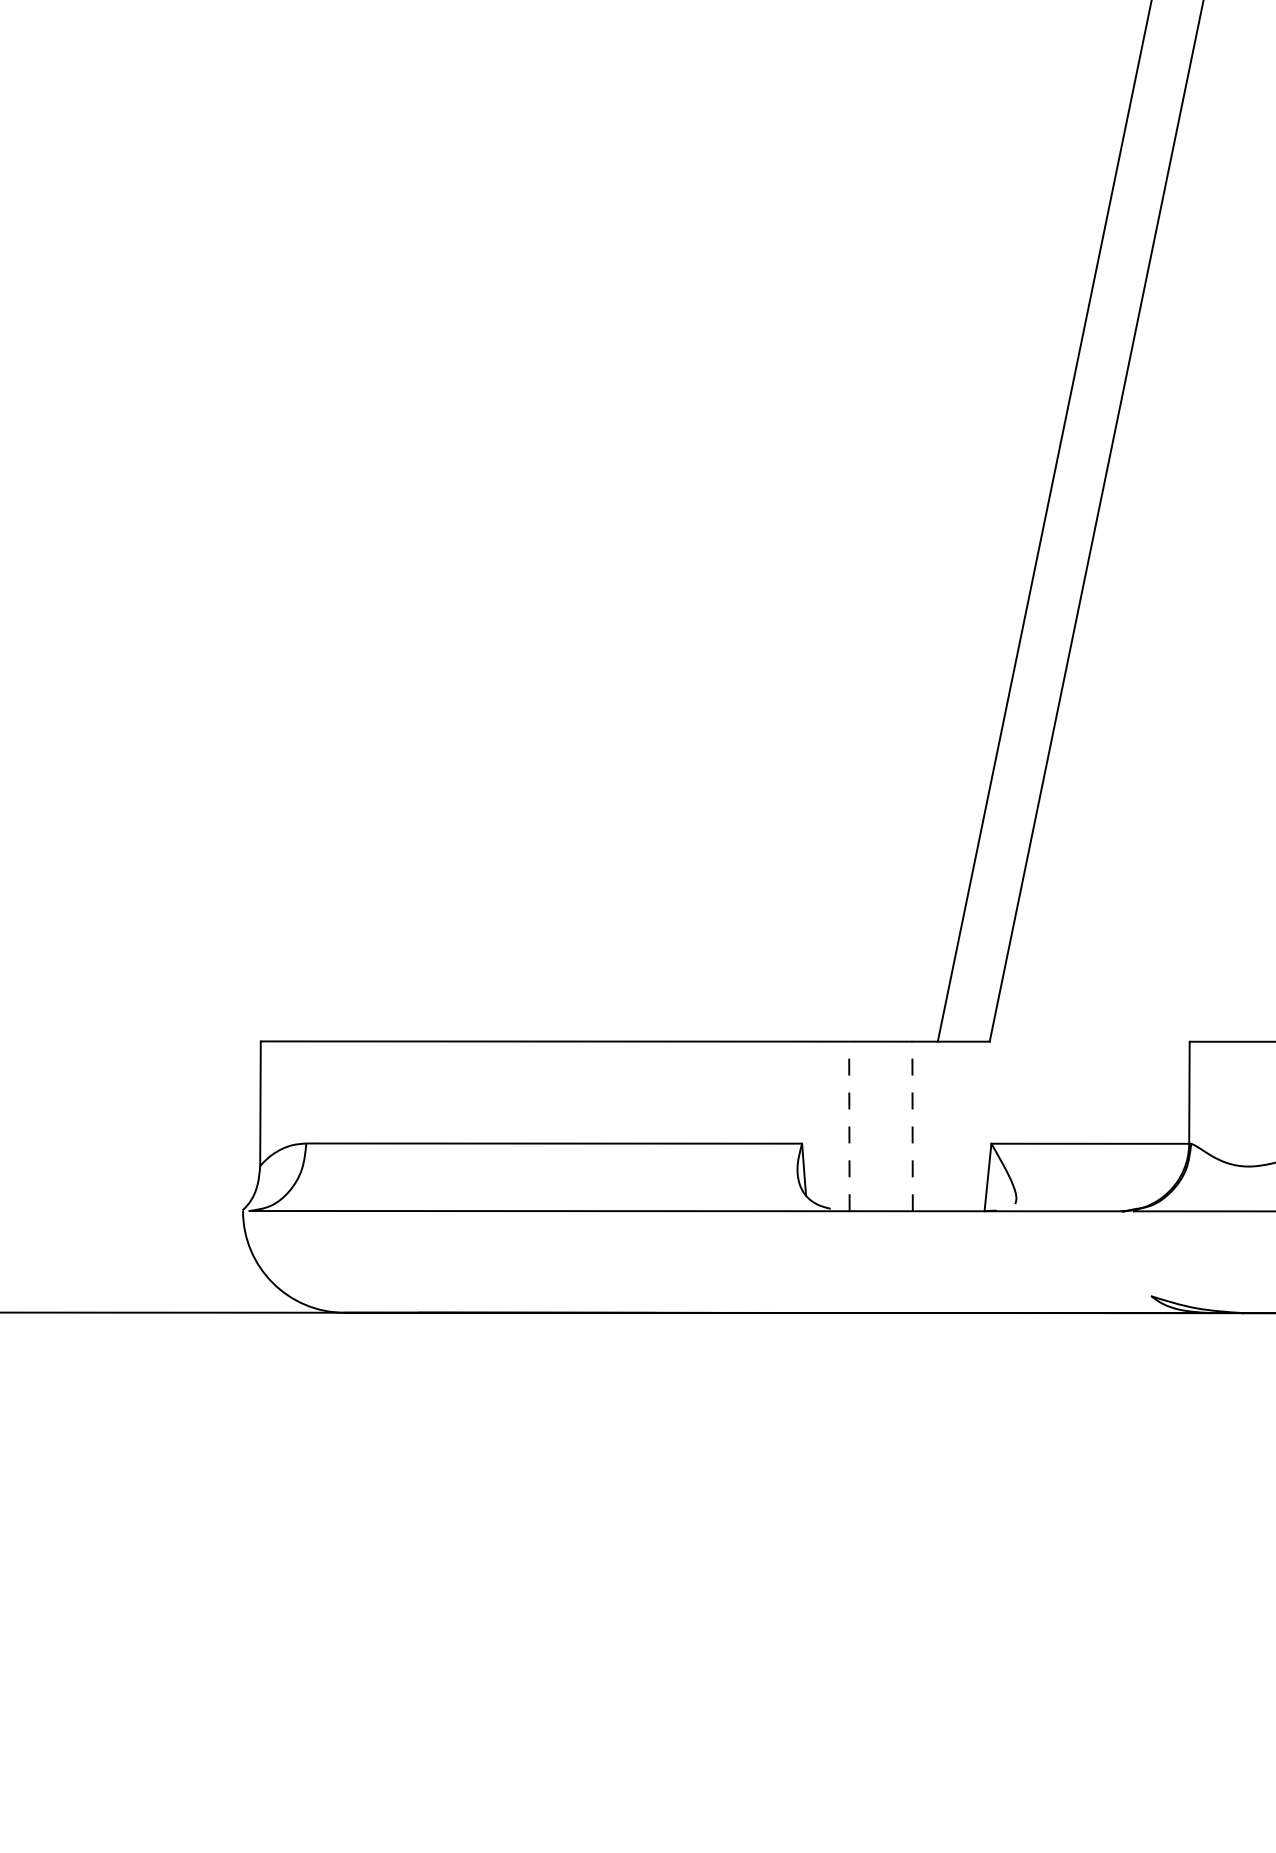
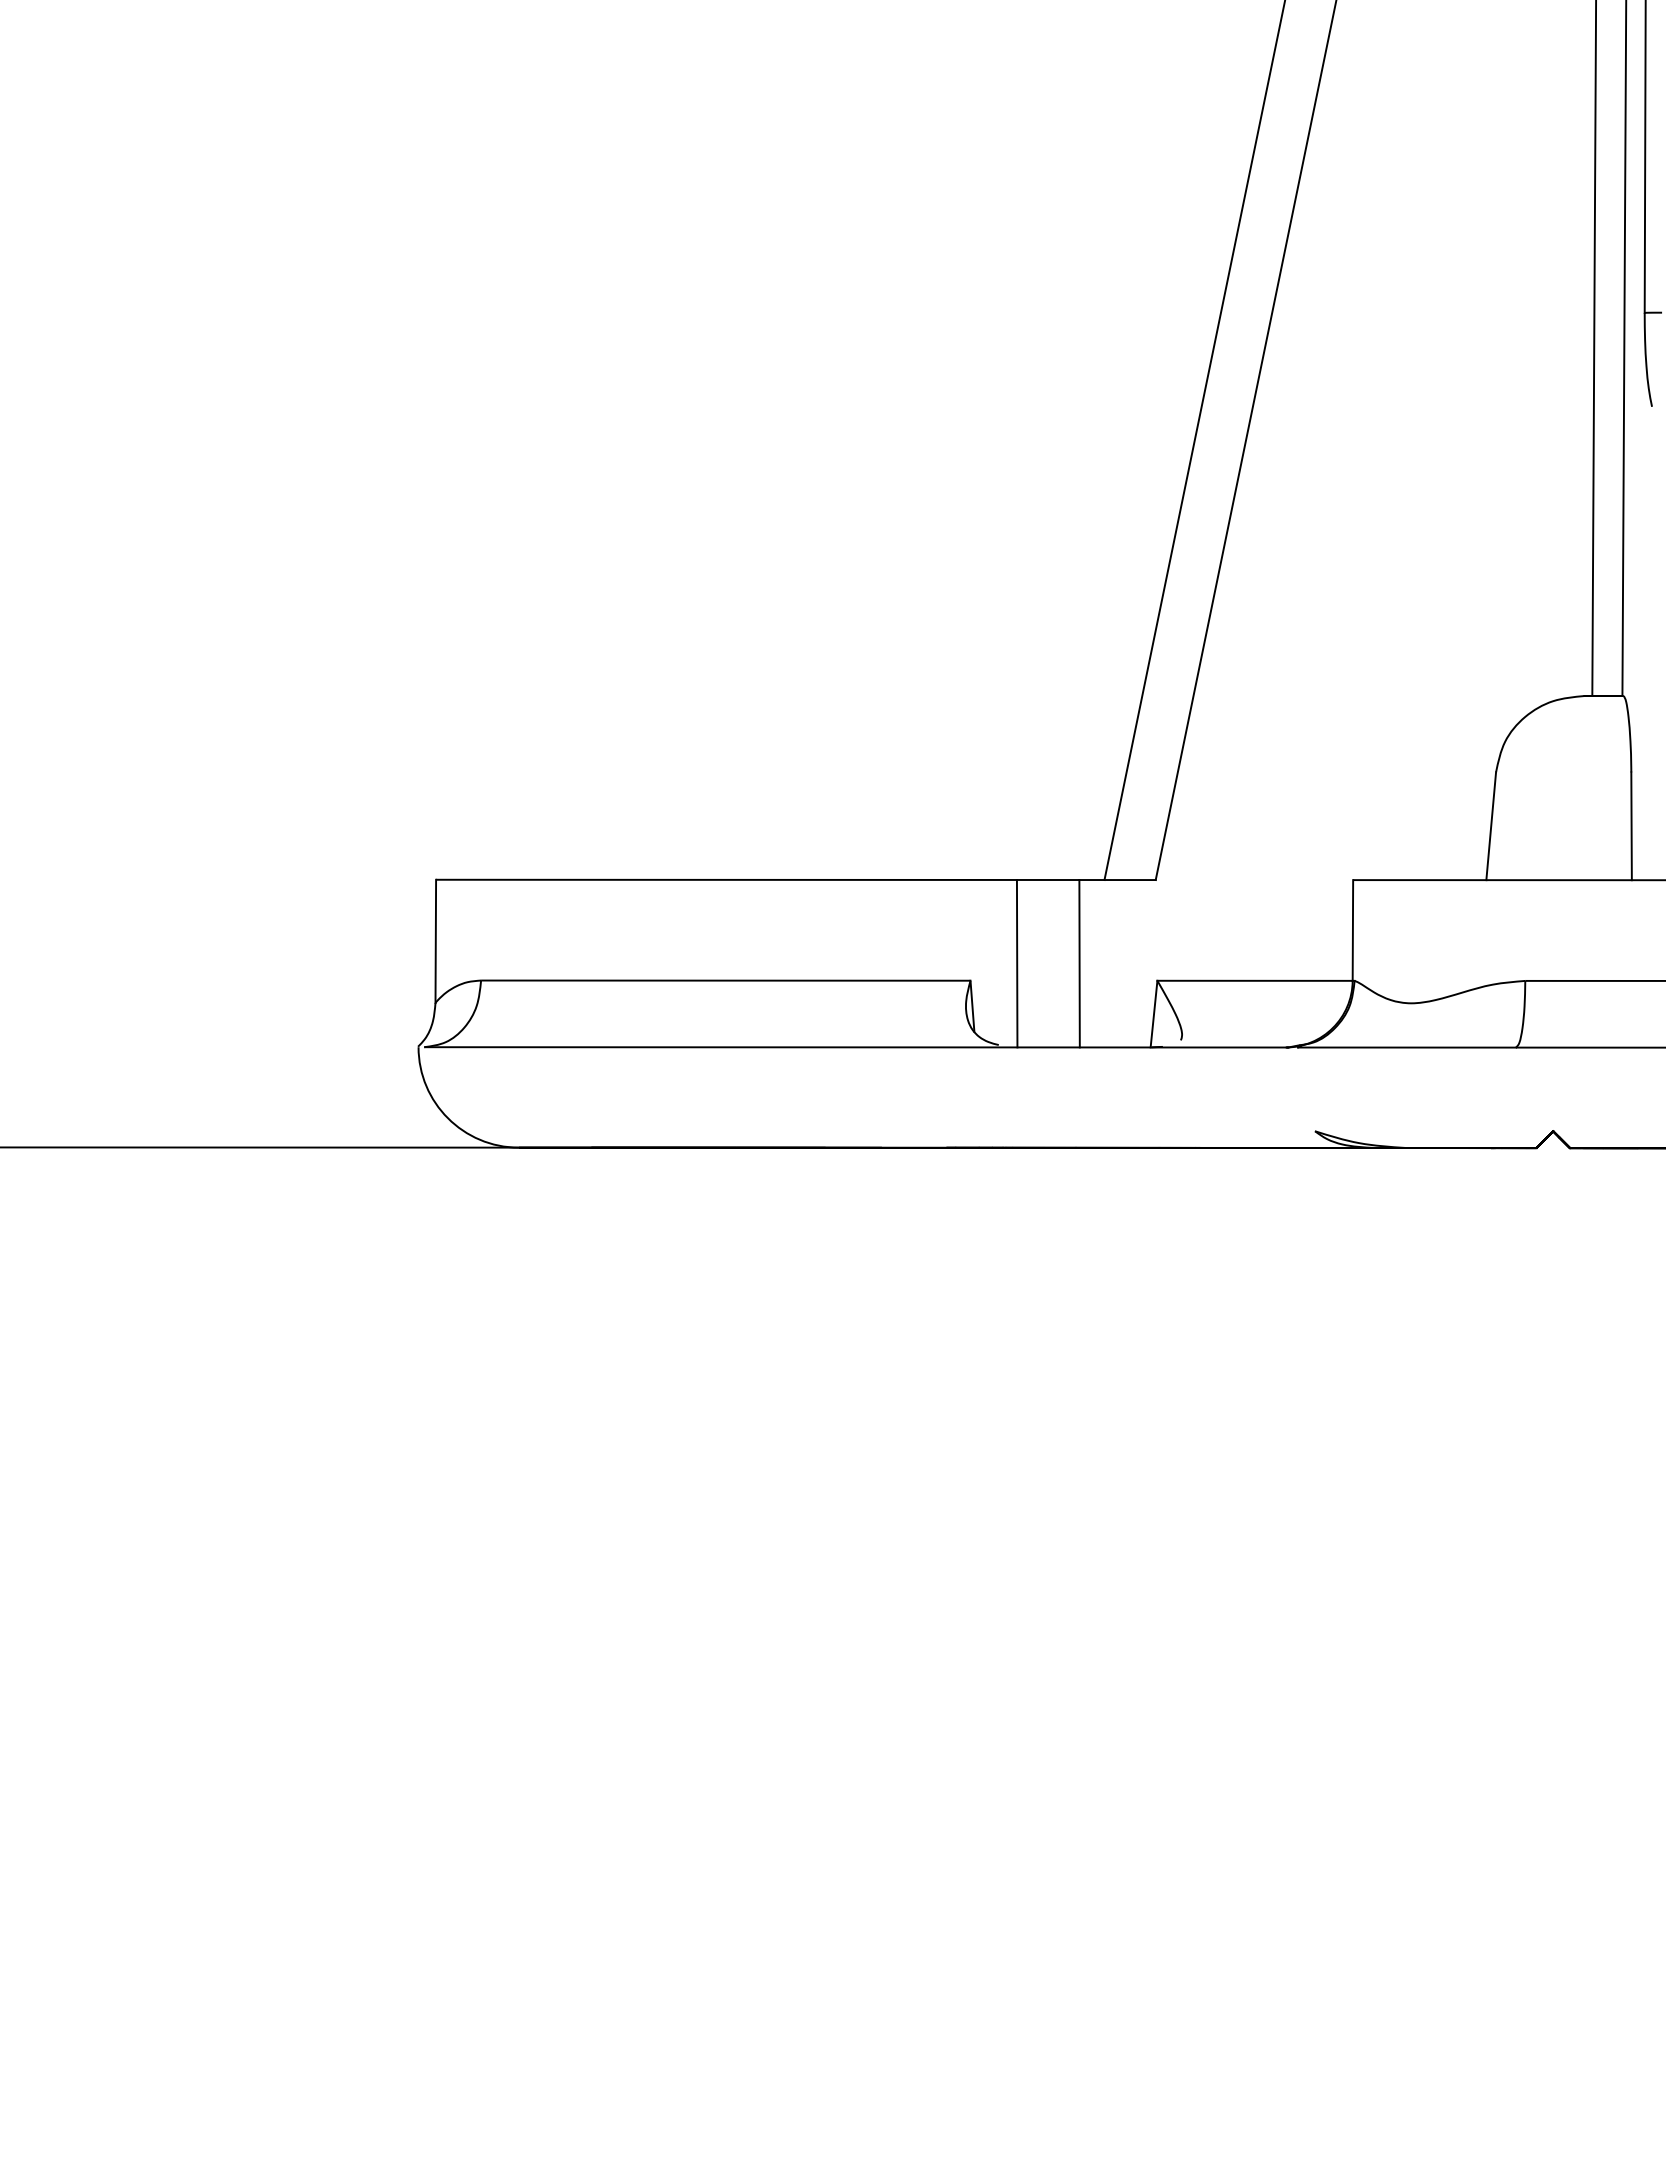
line: (849, 1126) -> (1017, 963), dashed -> solid
line: (912, 1126) -> (1079, 963), dashed -> solid

